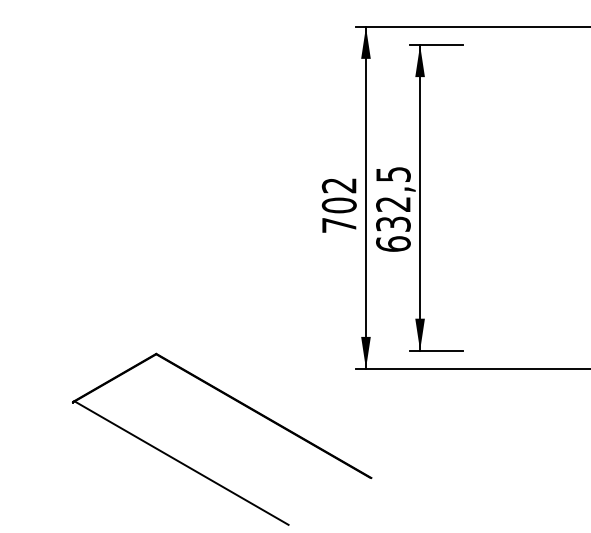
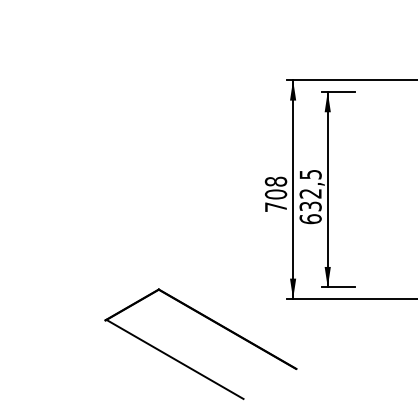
text: (340, 185) -> (276, 181), 702 -> 708

